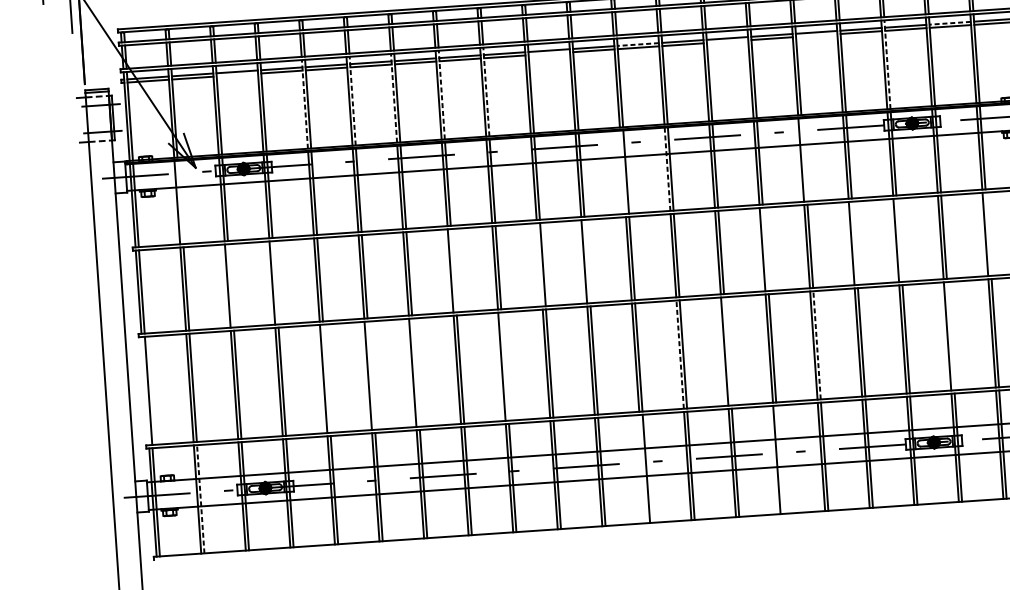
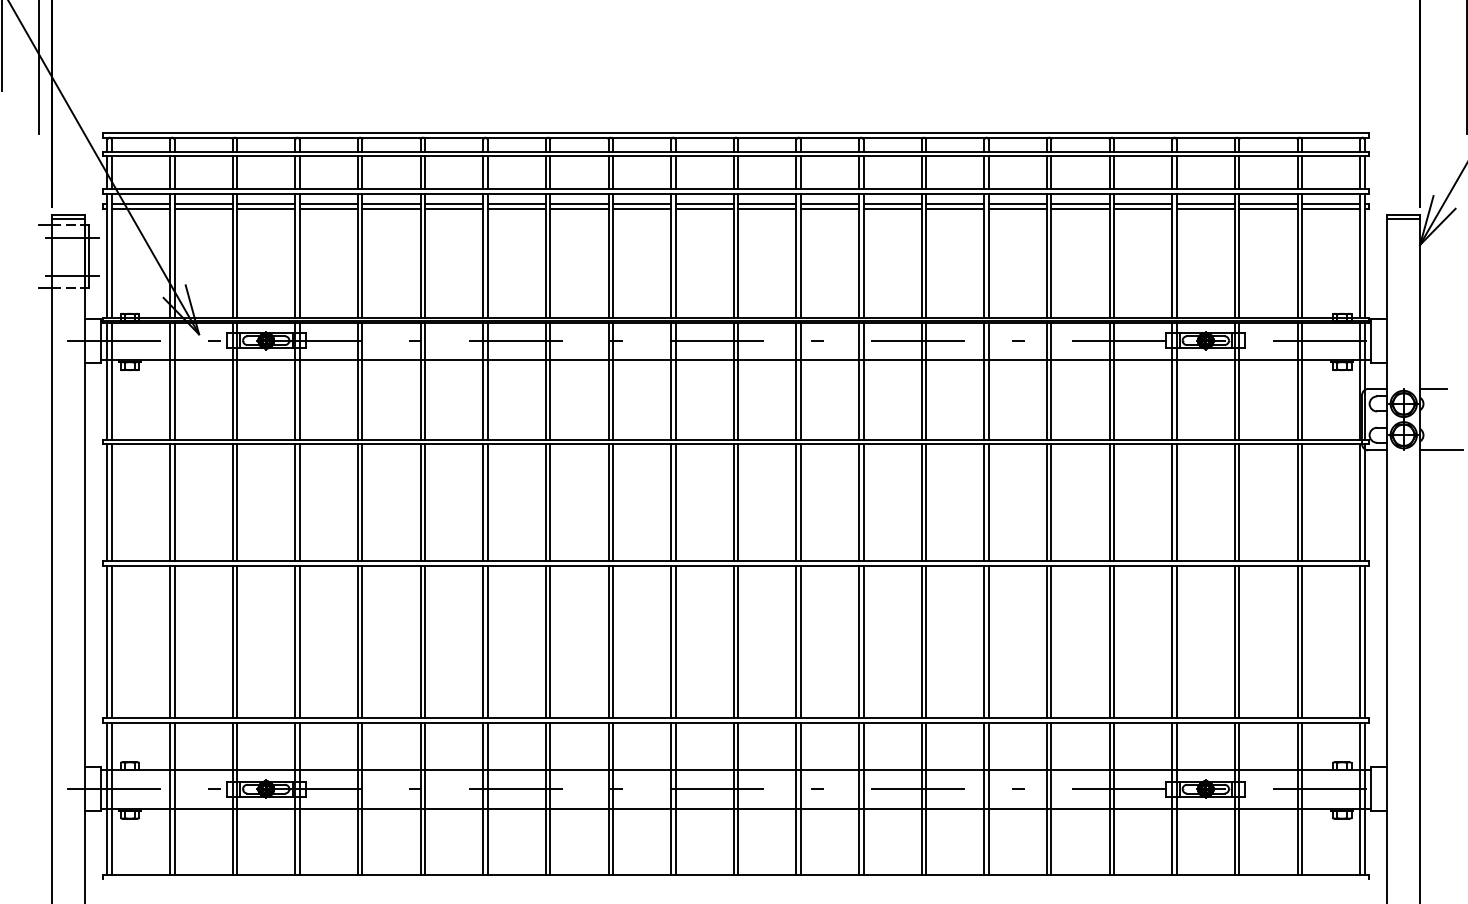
line: (949, 23) -> (1267, 204), dashed -> solid
line: (816, 35) -> (1080, 208), added
line: (727, 41) -> (955, 208), added
line: (637, 44) -> (829, 204), dashed -> solid
line: (549, 53) -> (704, 208), added
line: (887, 64) -> (1176, 255), dashed -> solid
line: (237, 75) -> (266, 208), added
line: (486, 91) -> (613, 255), dashed -> solid
line: (441, 94) -> (550, 255), dashed -> solid
line: (394, 97) -> (483, 255), dashed -> solid
line: (352, 100) -> (425, 255), dashed -> solid
line: (304, 104) -> (357, 255), dashed -> solid
line: (804, 159) -> (1051, 380), added
line: (667, 169) -> (859, 381), dashed -> solid
line: (622, 171) -> (796, 380), added
line: (180, 201) -> (174, 380), added
line: (988, 233) -> (1302, 502), added
line: (899, 240) -> (1176, 502), added
line: (855, 243) -> (1114, 502), added
line: (765, 249) -> (988, 502), added
line: (587, 261) -> (738, 502), added
line: (539, 264) -> (671, 502), added
line: (453, 270) -> (550, 502), added
line: (275, 282) -> (299, 502), added
line: (231, 285) -> (237, 502), added
line: (950, 335) -> (1239, 641), added
line: (817, 345) -> (1051, 641), dashed -> solid
line: (728, 351) -> (926, 641), added
line: (680, 354) -> (859, 641), dashed -> solid
line: (505, 366) -> (613, 641), added
line: (415, 372) -> (487, 641), added
line: (371, 375) -> (425, 641), added
line: (326, 378) -> (362, 641), added
line: (145, 390) -> (107, 641), added
line: (779, 459) -> (988, 798), added
line: (643, 469) -> (796, 798), added
line: (200, 499) -> (174, 798), dashed -> solid

